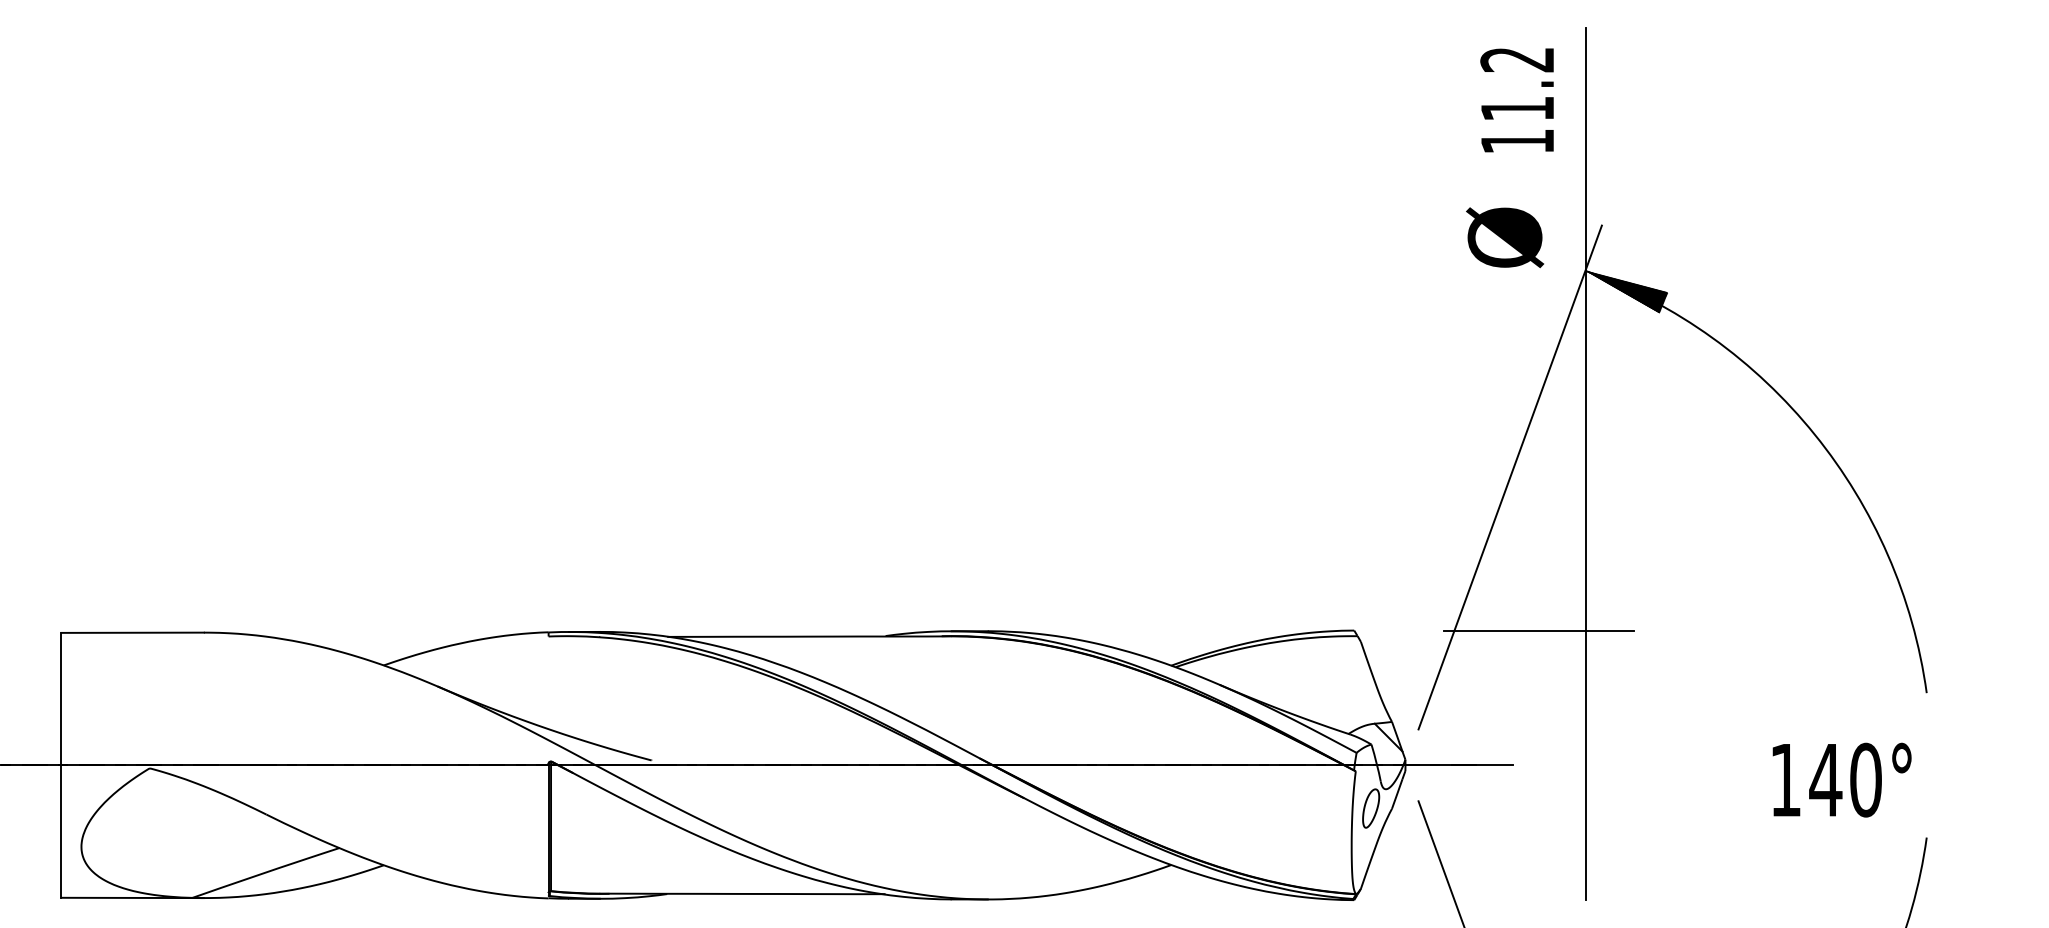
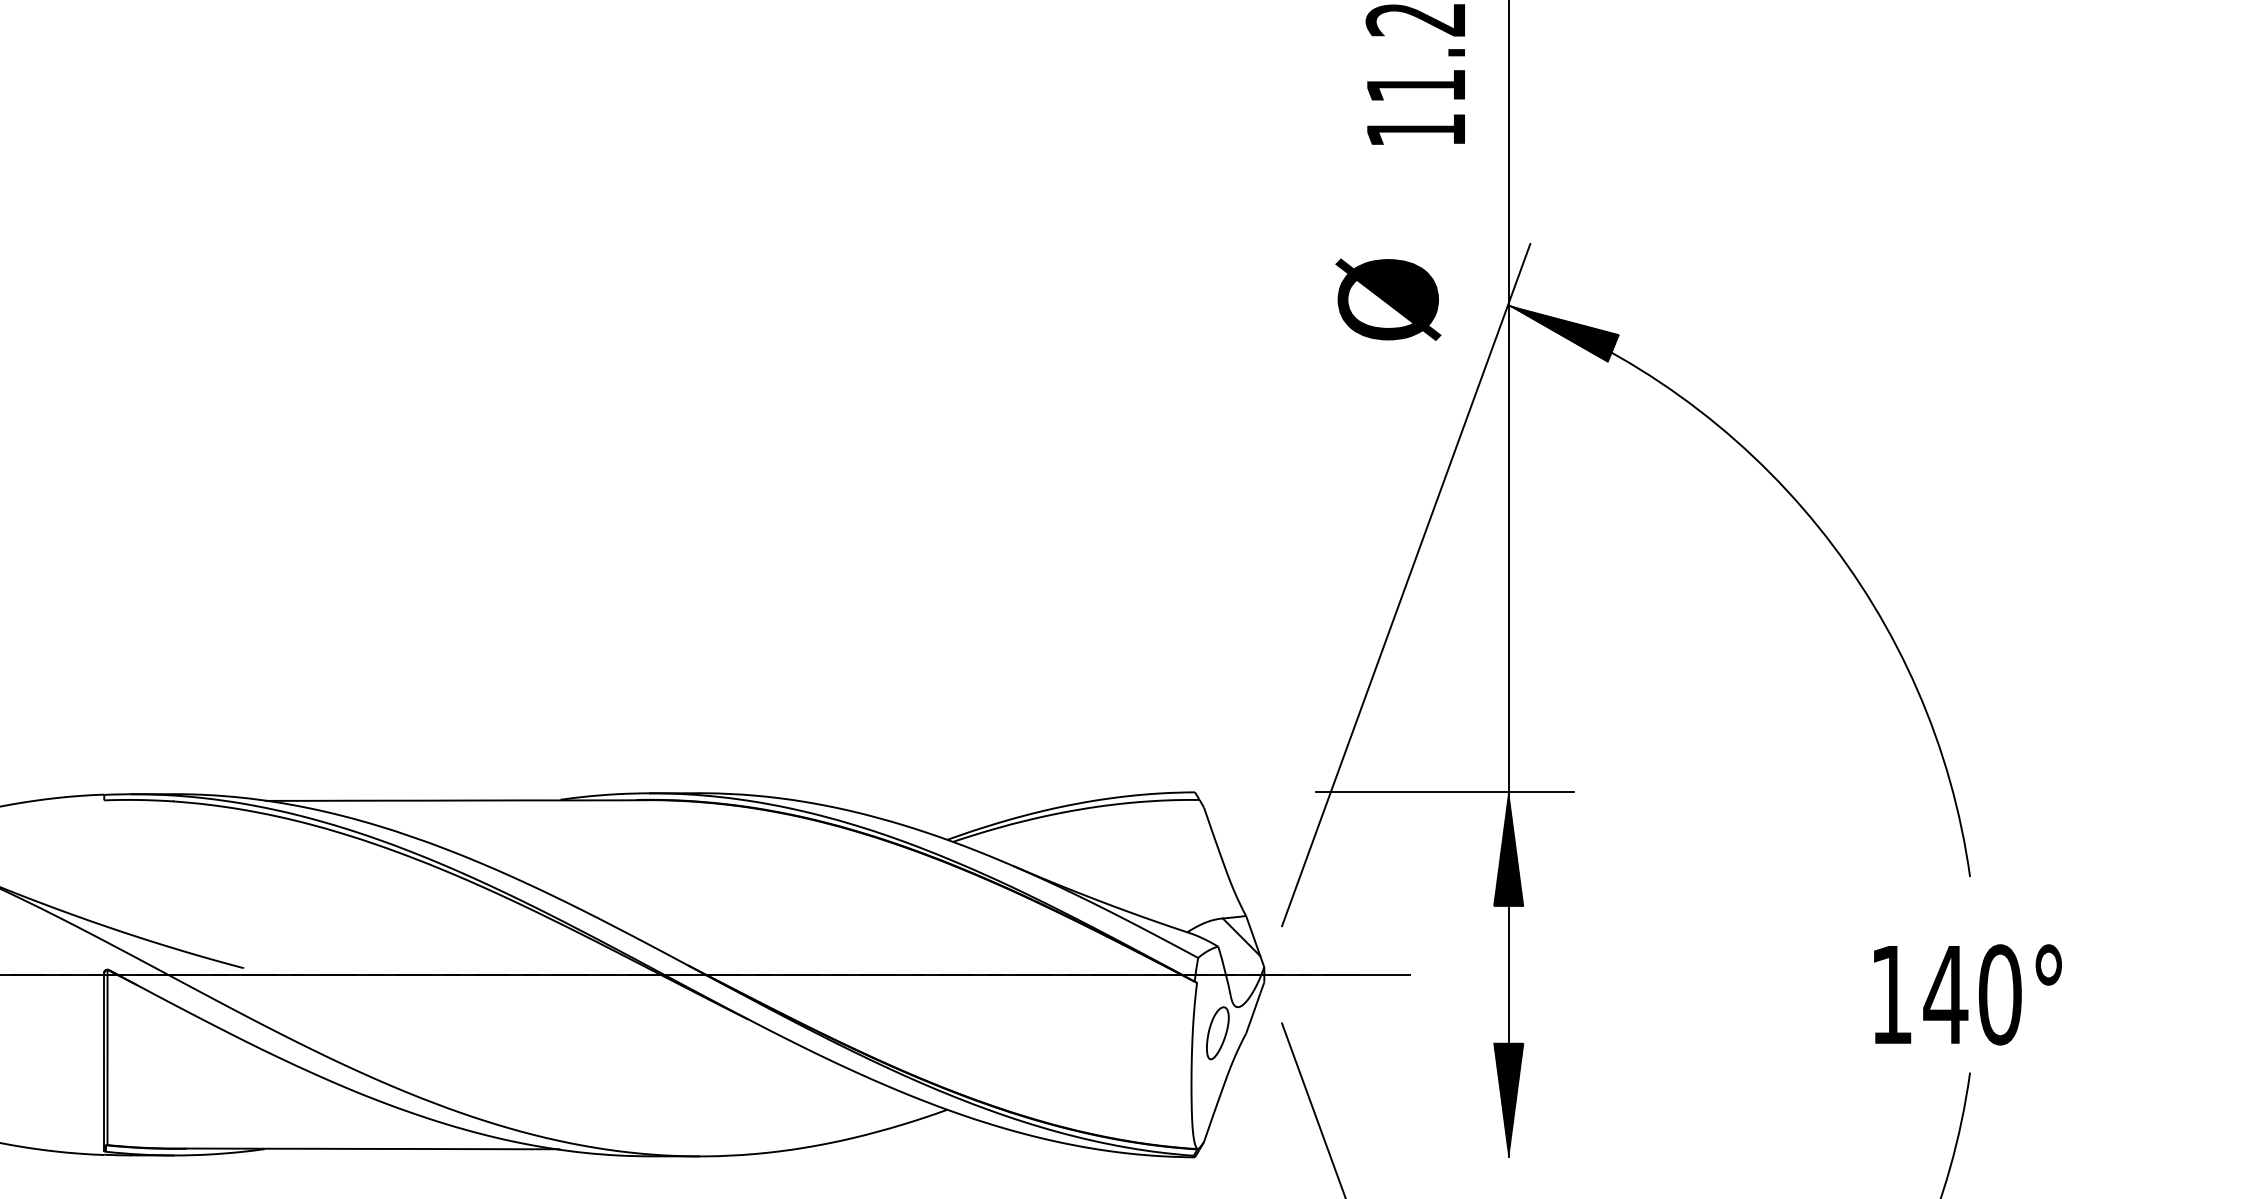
text: (1505, 237) -> (1388, 299), moved
hatch: (1585, 672) -> (1508, 849), added
text: (1841, 779) -> (1967, 993), moved
hatch: (1585, 857) -> (1508, 1099), added

